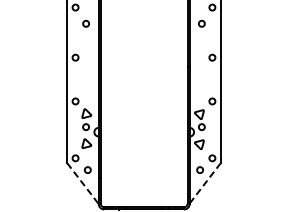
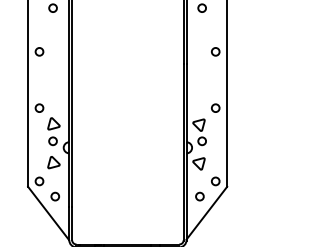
line: (82, 182) -> (48, 212), dashed -> solid
line: (205, 182) -> (206, 212), dashed -> solid

